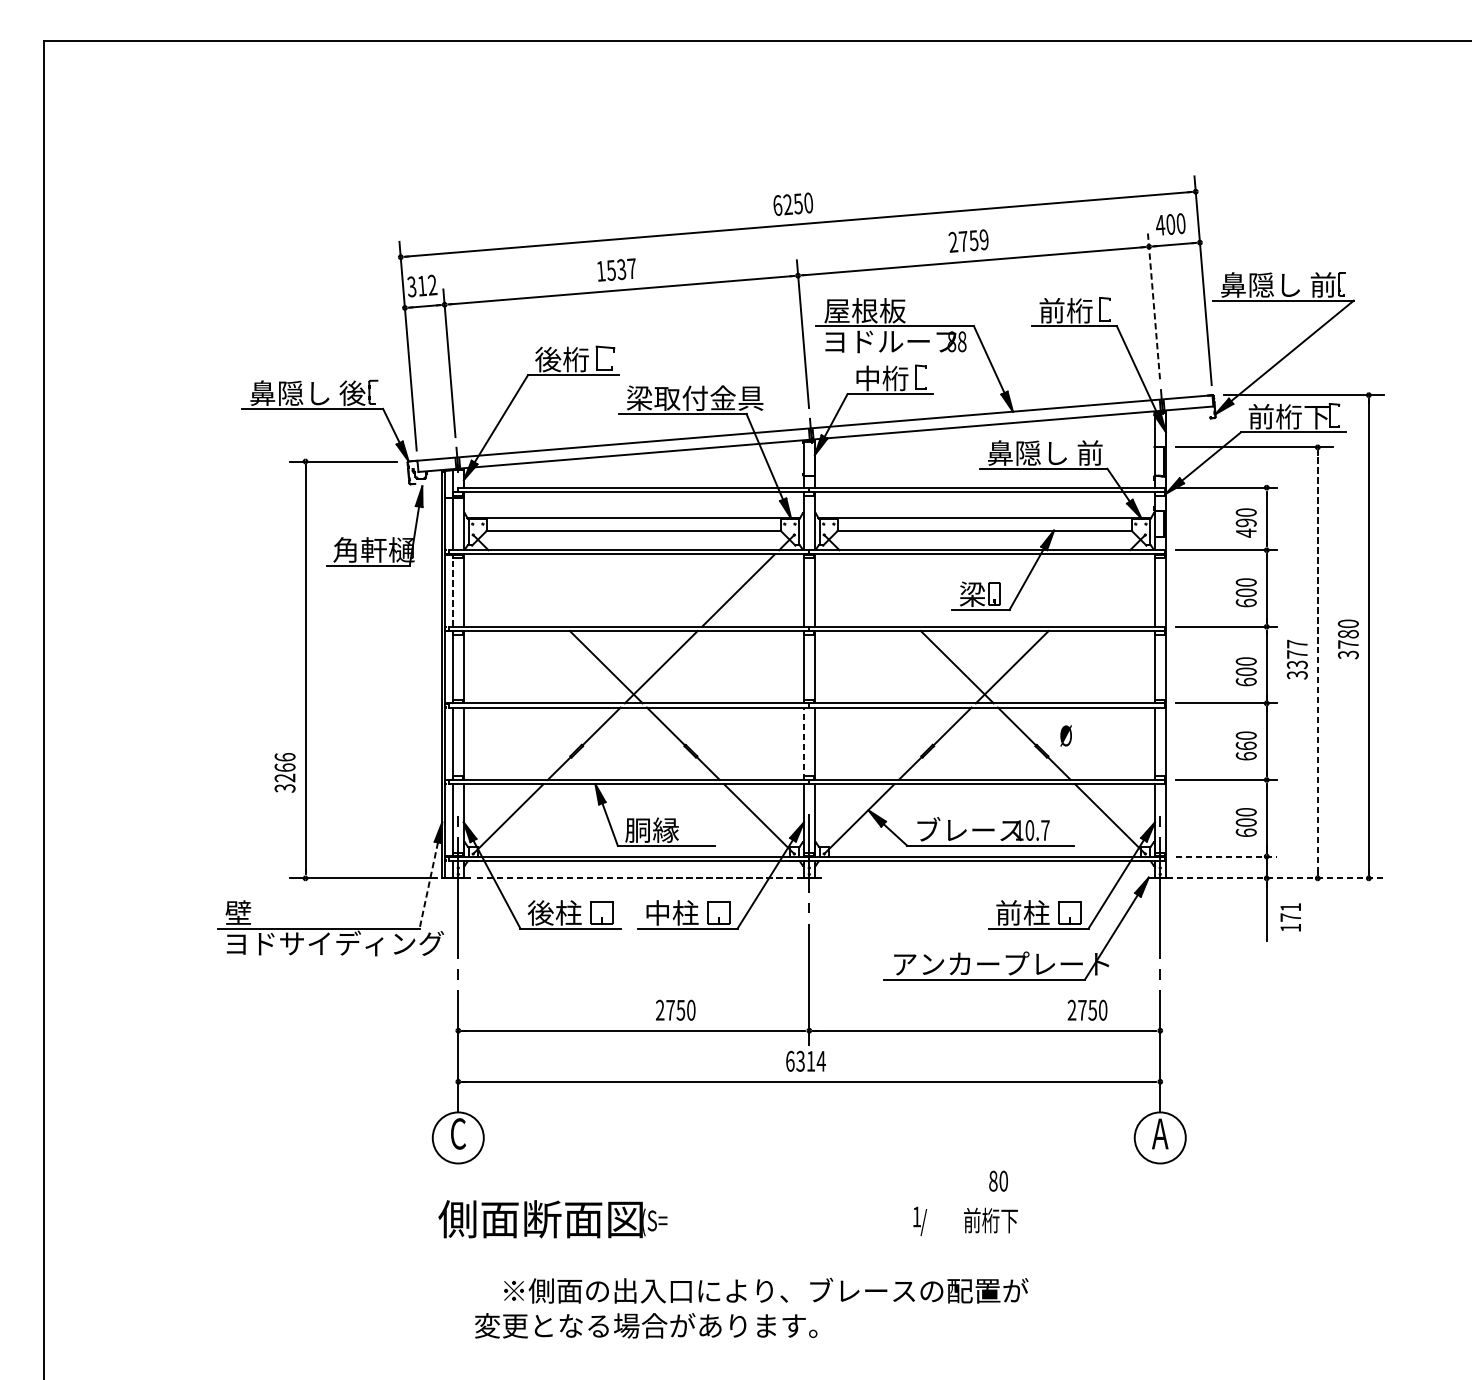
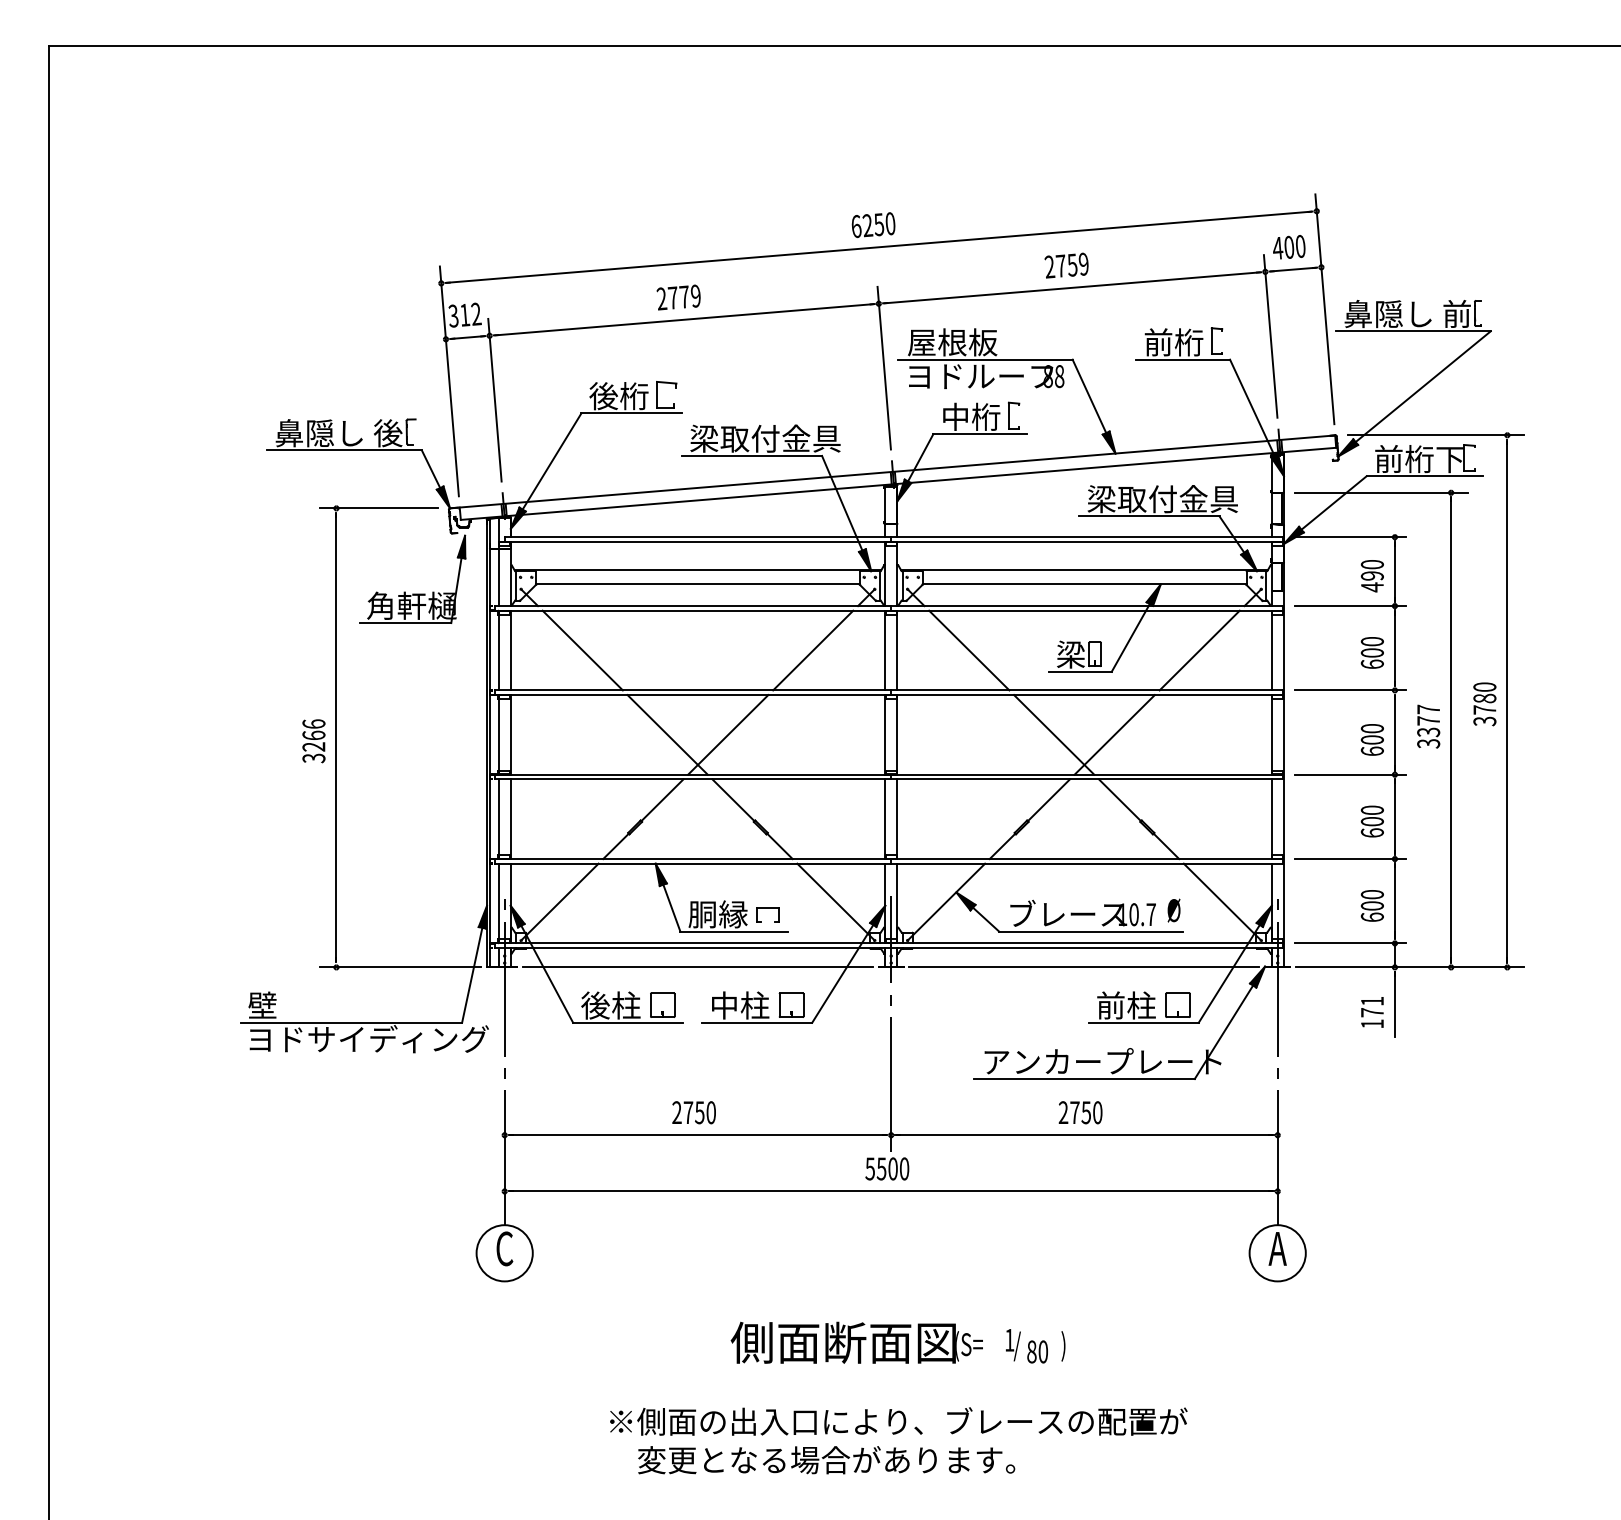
text: (616, 270) -> (678, 297), 1537 -> 2779
line: (1153, 305) -> (1270, 336), dashed -> solid
text: (1055, 453) -> (1162, 499), 鼻隠し 前 -> 梁取付金具
line: (452, 590) -> (498, 650), dashed -> solid
line: (528, 590) -> (582, 650), added
line: (880, 590) -> (969, 650), added
line: (1089, 590) -> (1199, 650), added
line: (1318, 663) -> (1451, 730), dashed -> solid
text: (1065, 735) -> (1173, 910), moved
line: (804, 744) -> (885, 819), dashed -> solid
text: (1245, 745) -> (1371, 821), 660 -> 600
text: (284, 773) -> (313, 741), moved
part: (696, 830) -> (767, 914), added
line: (1226, 856) -> (1350, 943), dashed -> solid
line: (633, 878) -> (697, 967), dashed -> solid
line: (984, 878) -> (1084, 967), added
line: (1280, 878) -> (1410, 967), dashed -> solid
line: (429, 885) -> (472, 975), dashed -> solid
text: (1290, 917) -> (1372, 1012), moved
text: (675, 1010) -> (693, 1112), moved
text: (1087, 1010) -> (1080, 1112), moved
text: (805, 1060) -> (887, 1168), 6314 -> 5500
text: (998, 1180) -> (1037, 1351), moved
text: (552, 1218) -> (856, 1342), moved
text: (990, 1221) -> (1090, 1345), 前桁下 -> )
text: (765, 1290) -> (898, 1421), moved
text: (646, 1326) -> (826, 1460), moved

